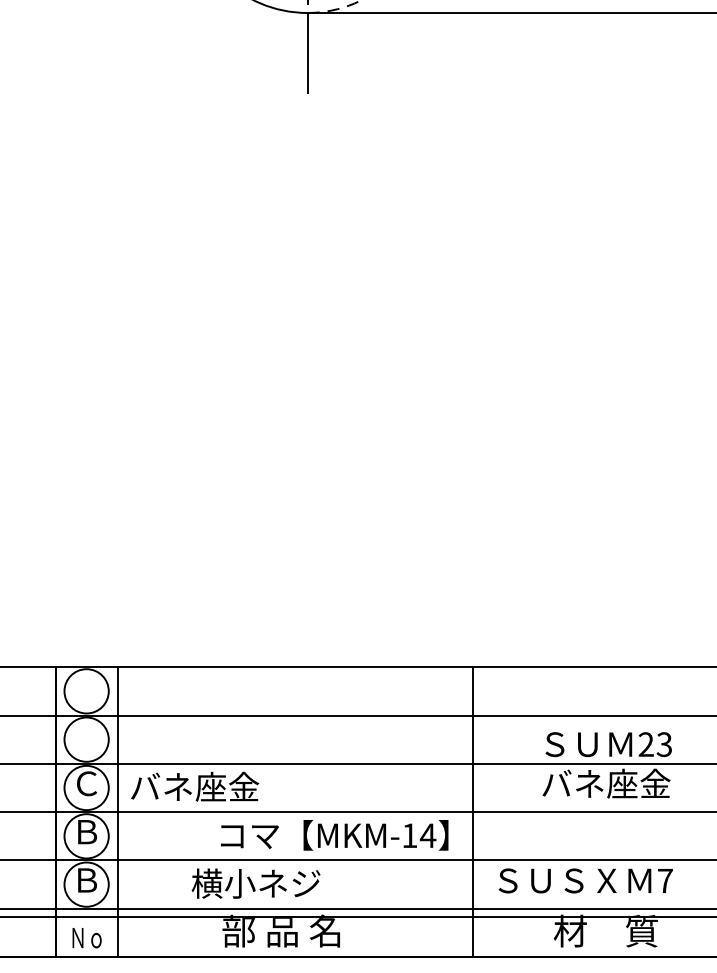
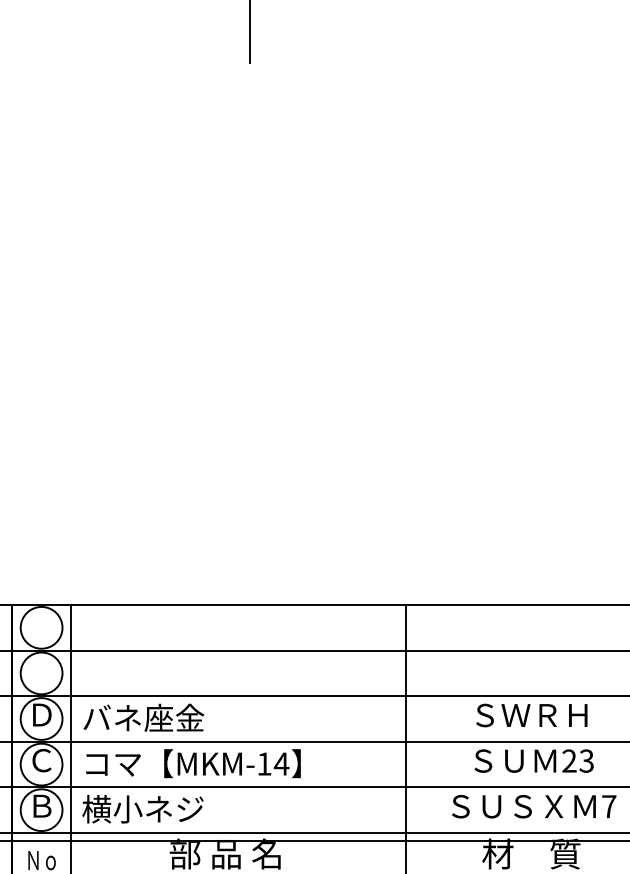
text: (608, 744) -> (533, 760), moved
text: (87, 783) -> (42, 714), Ｃ -> Ｄ
text: (606, 783) -> (531, 714), バネ座金 -> ＳＷＲＨ
text: (87, 831) -> (42, 760), Ｂ -> Ｃ
text: (334, 835) -> (193, 763), moved
text: (585, 880) -> (533, 806), moved
text: (255, 883) -> (142, 809), moved

